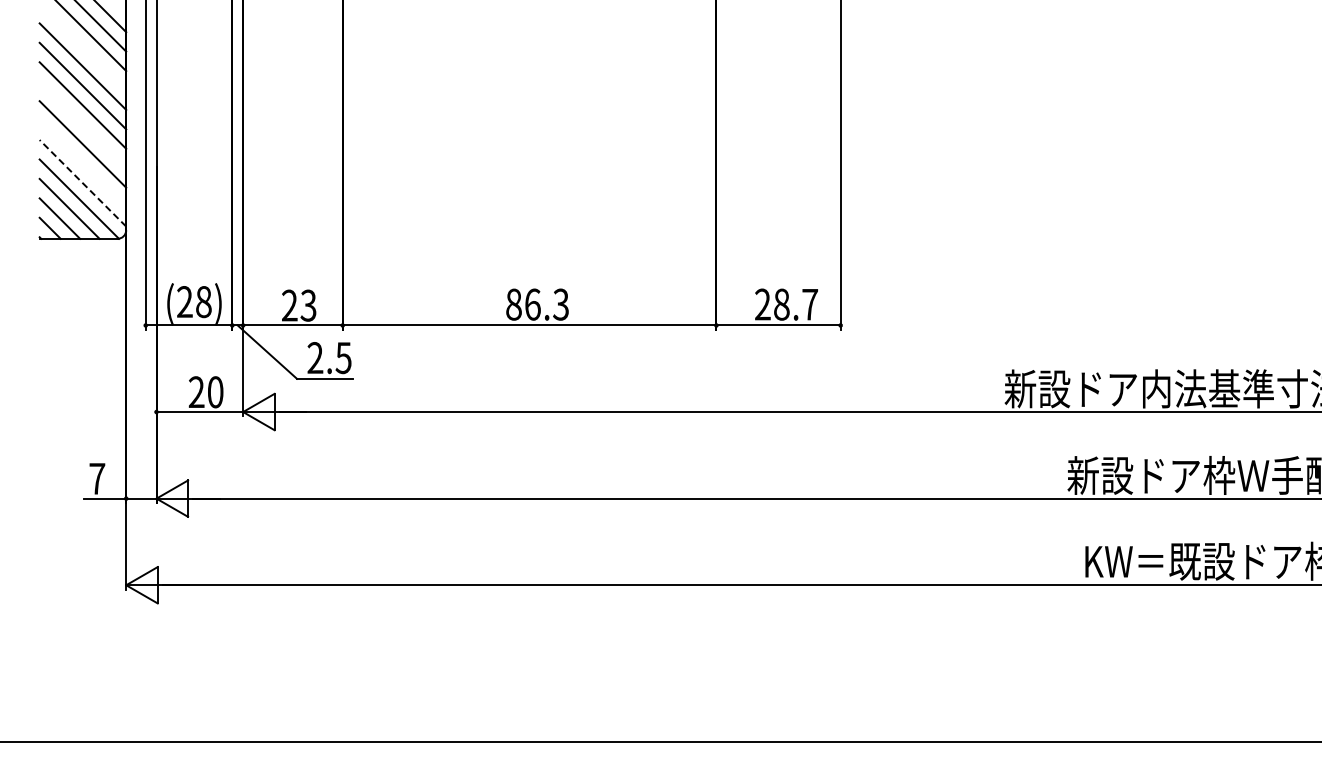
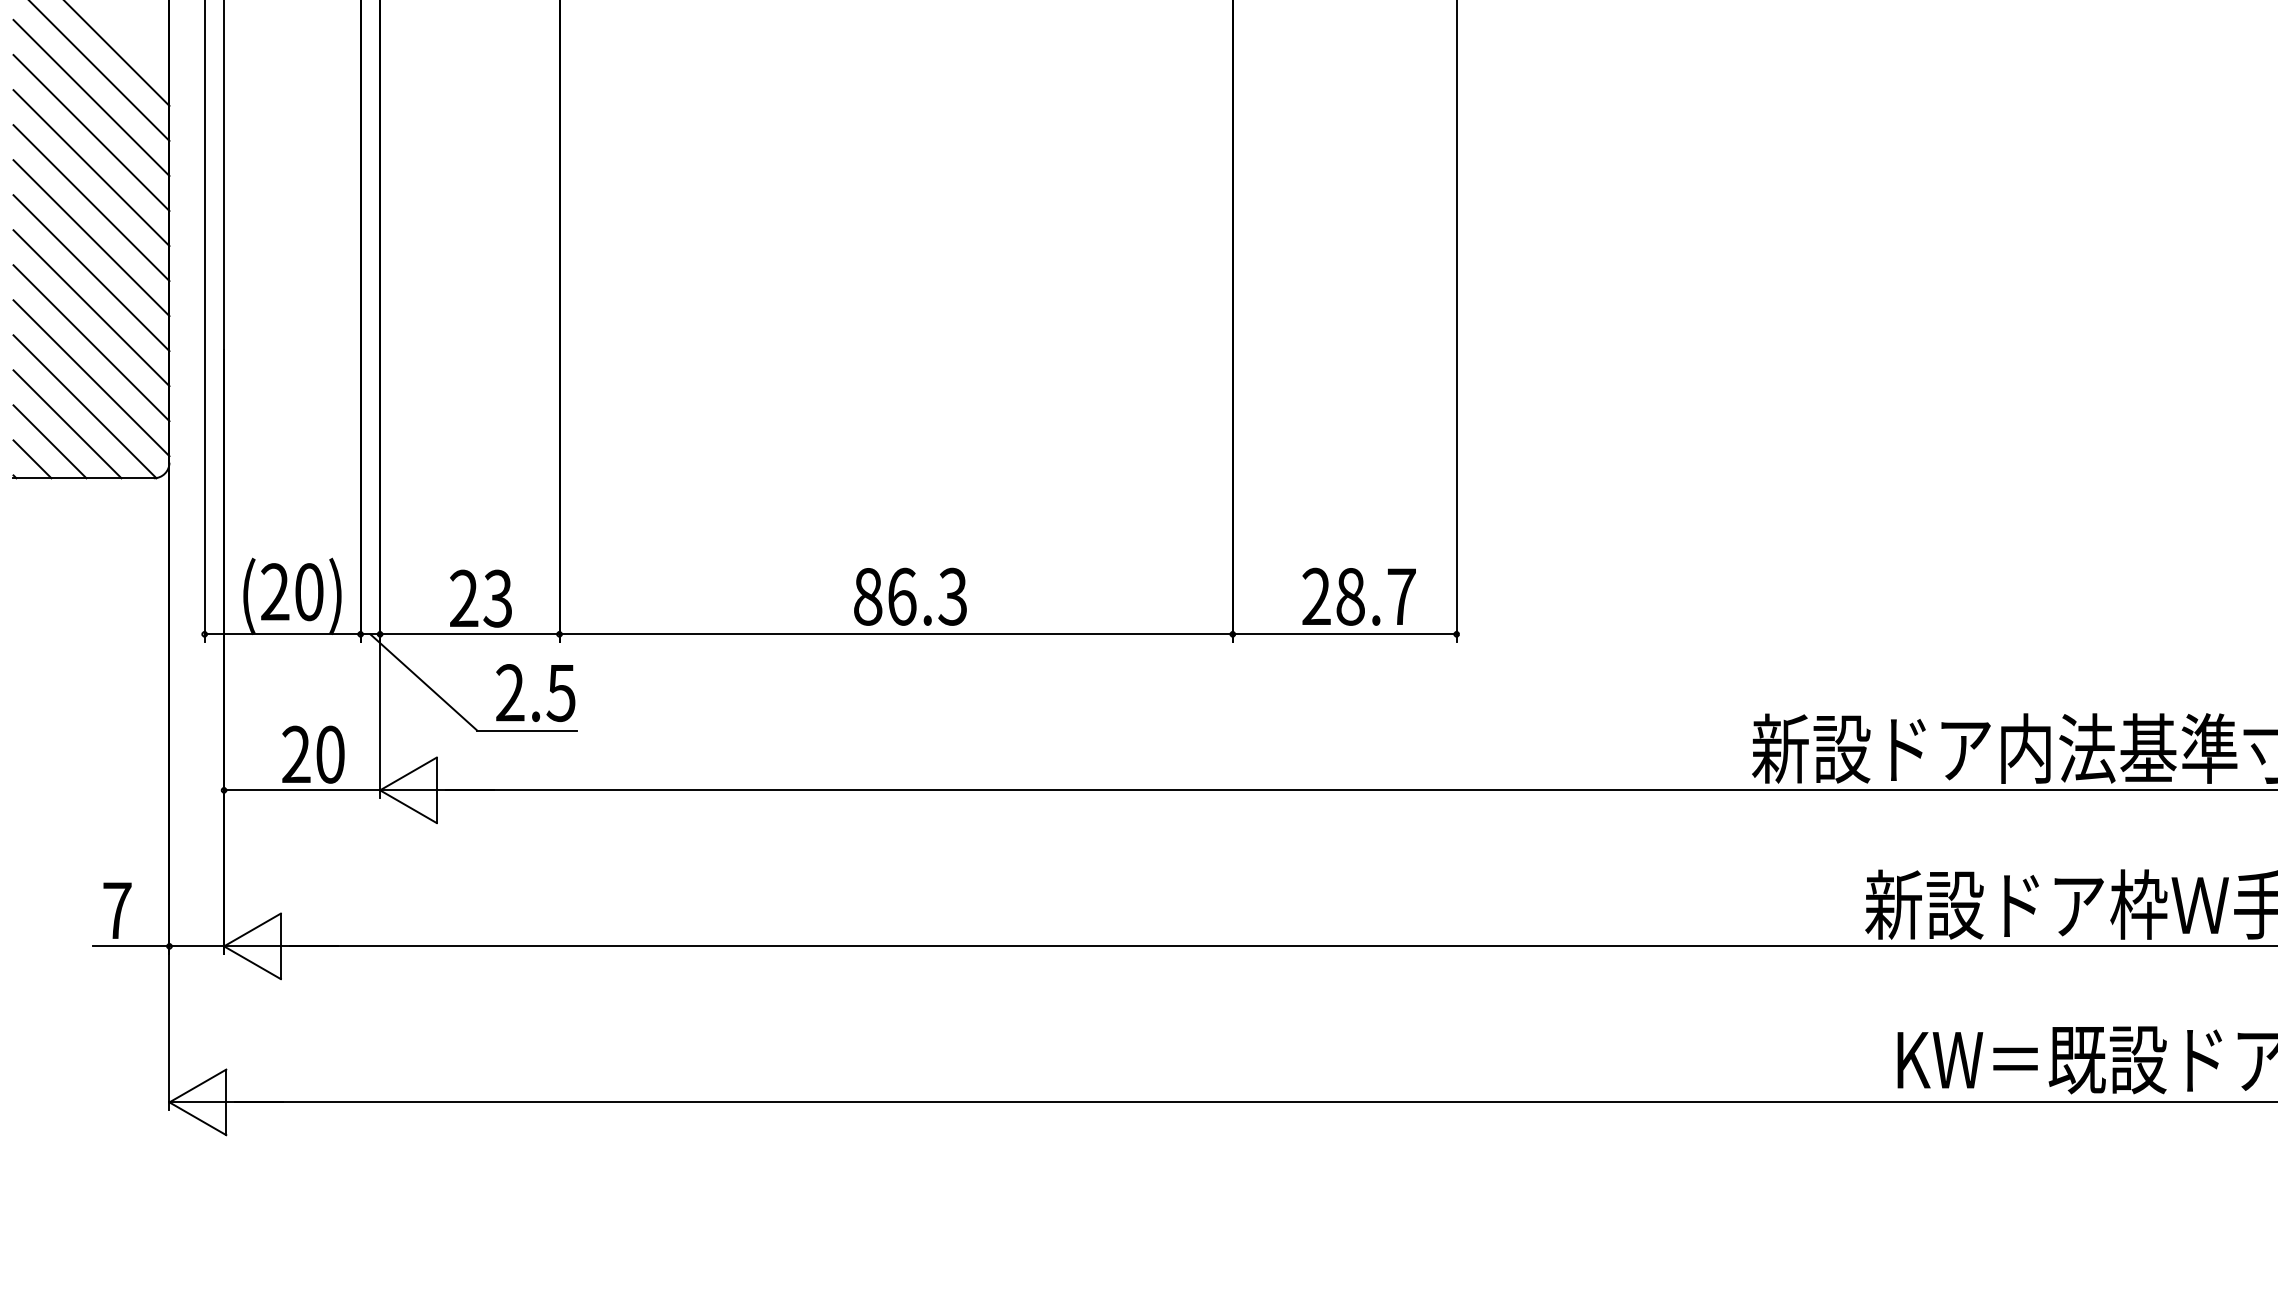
line: (82, 46) -> (90, 131), added
line: (82, 124) -> (90, 272), added
line: (82, 163) -> (90, 342), added
line: (82, 182) -> (90, 376), dashed -> solid
text: (203, 301) -> (308, 591), (28) -> (20)

